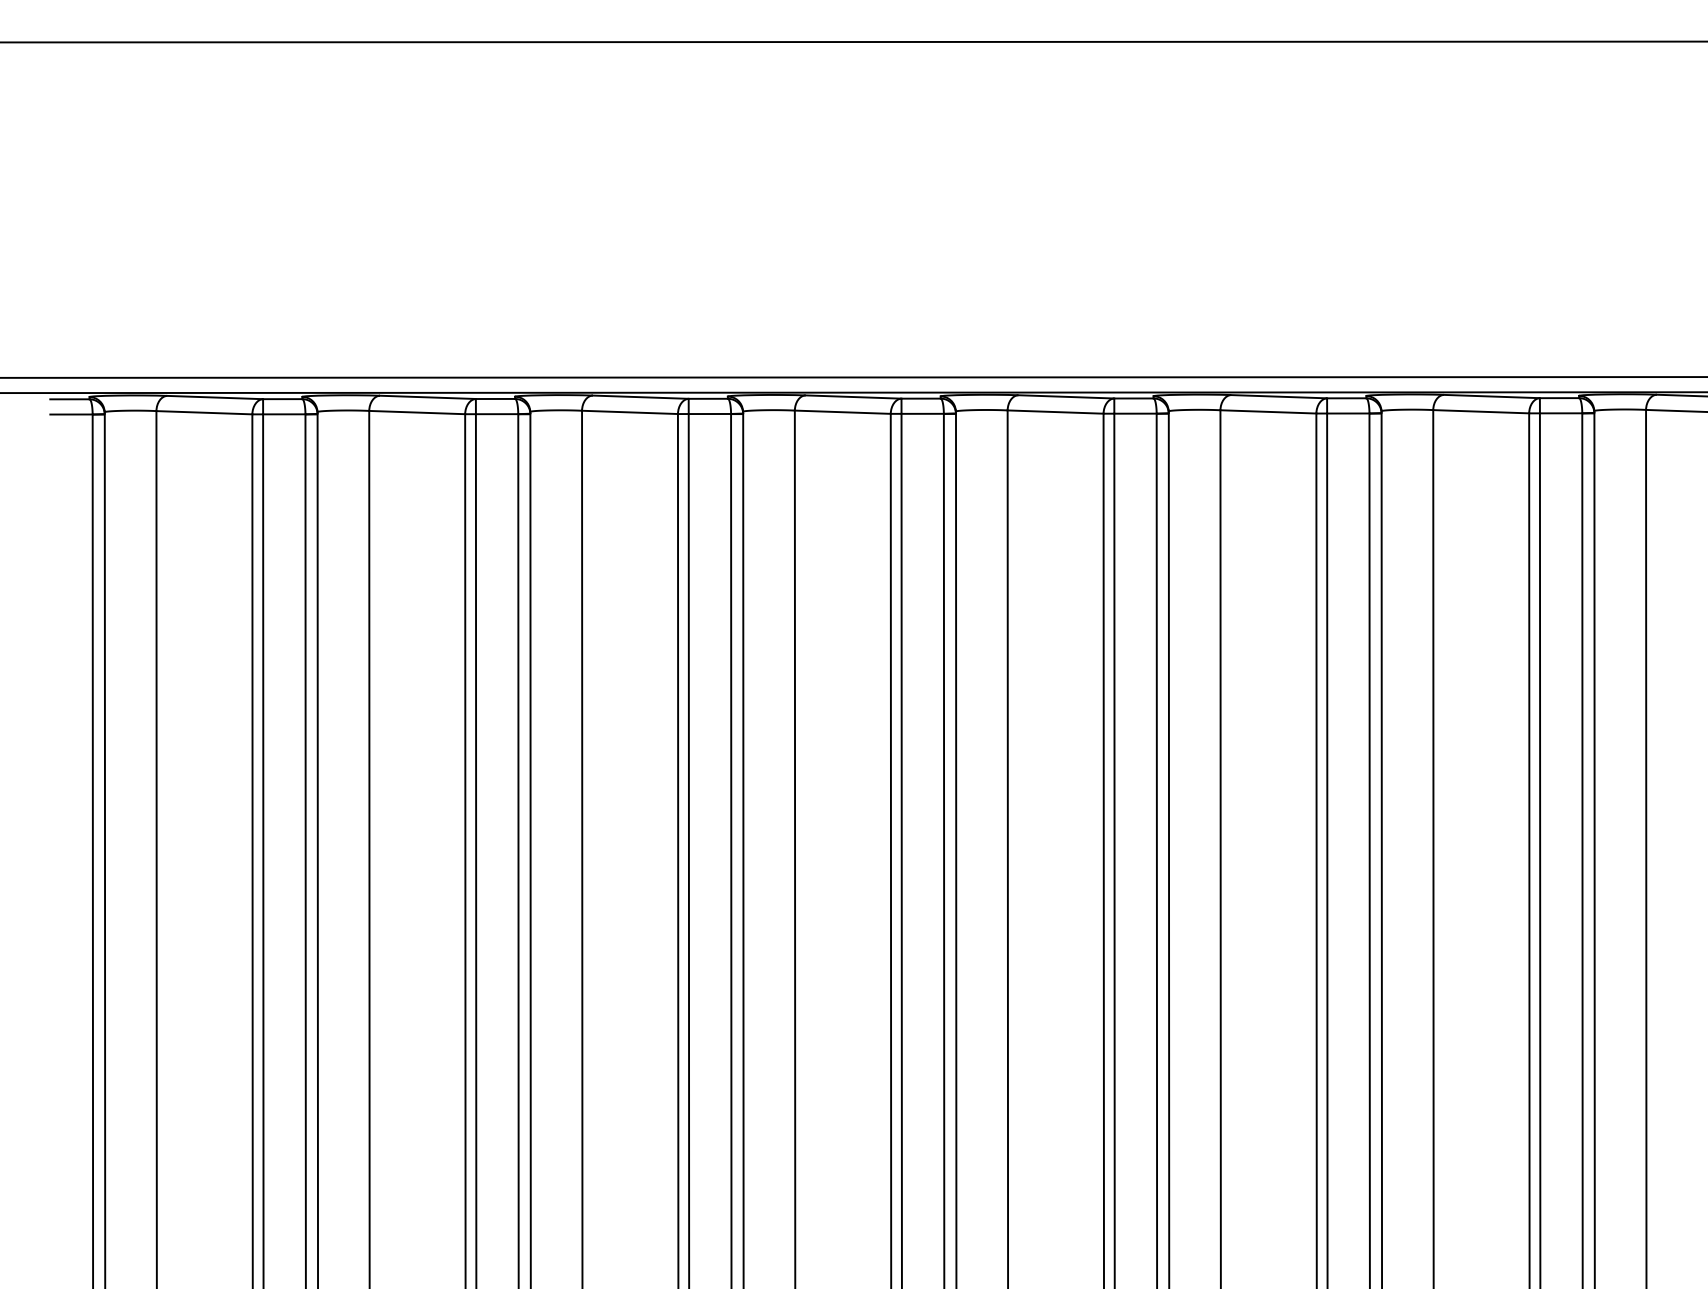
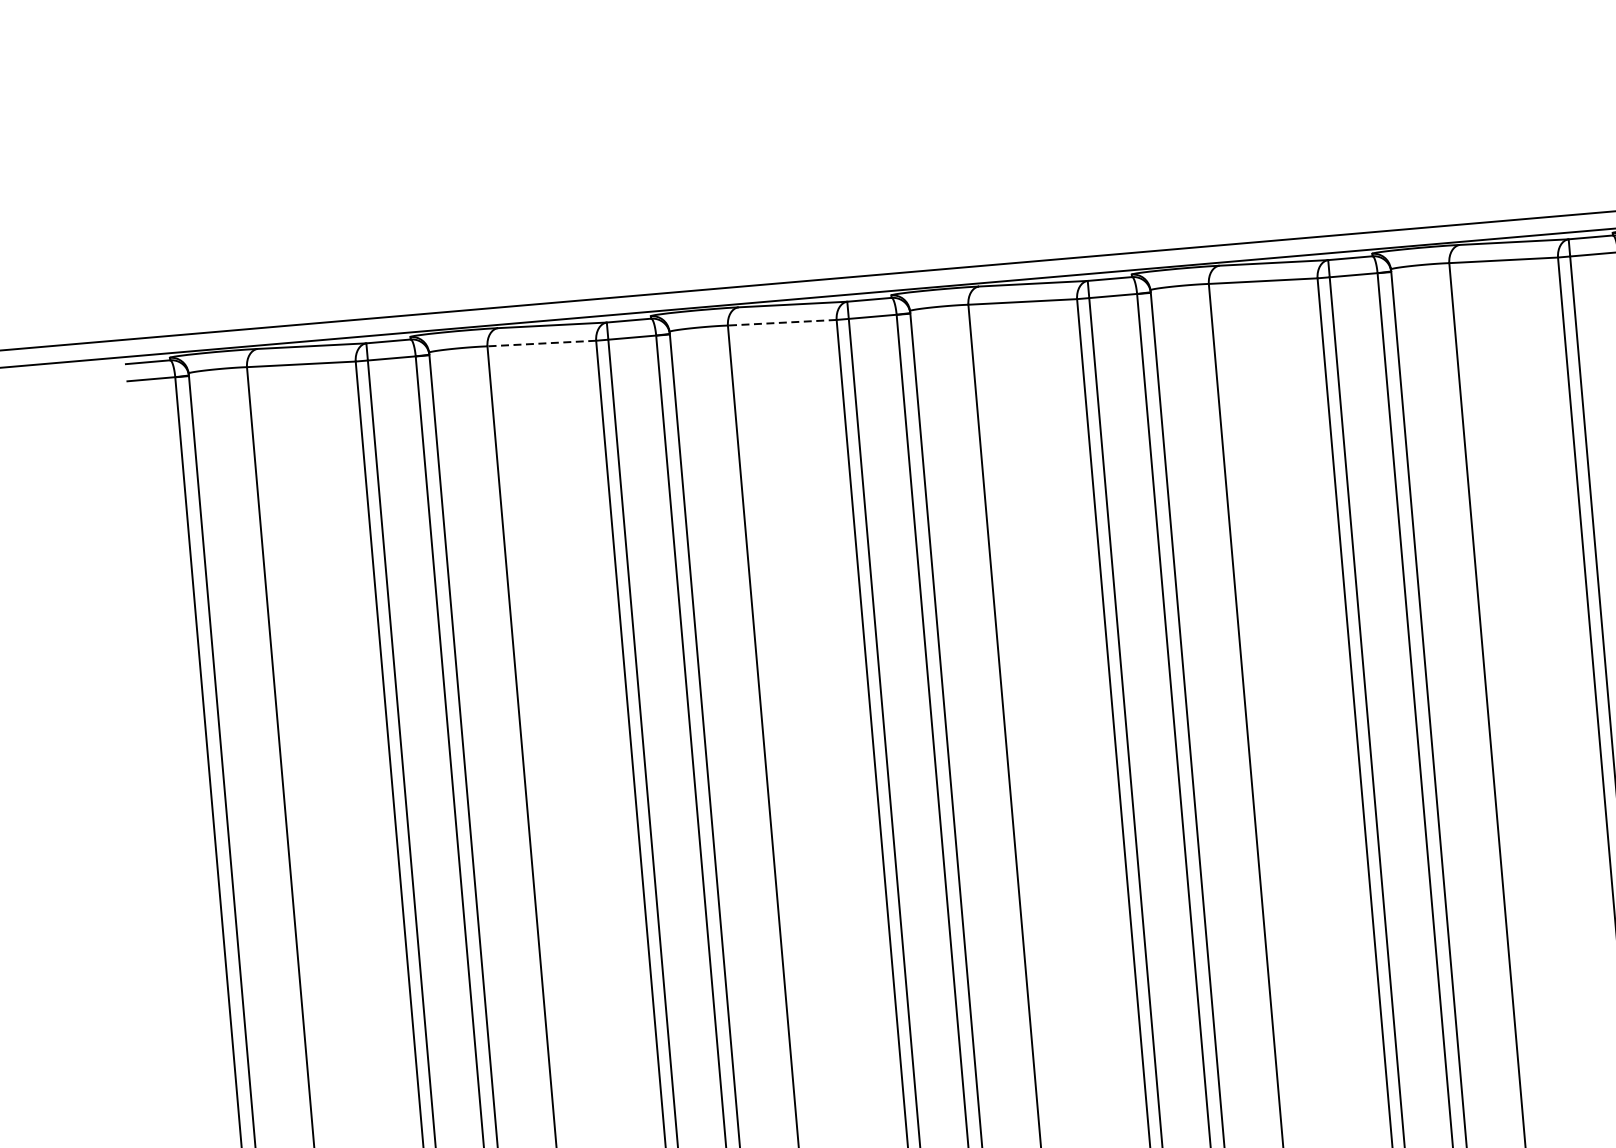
line: (417, 412) -> (542, 343), solid -> dashed
line: (630, 412) -> (782, 322), solid -> dashed

